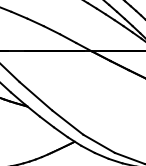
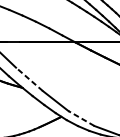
line: (35, 96) -> (29, 79), solid -> dashed
line: (98, 143) -> (80, 118), solid -> dashed

